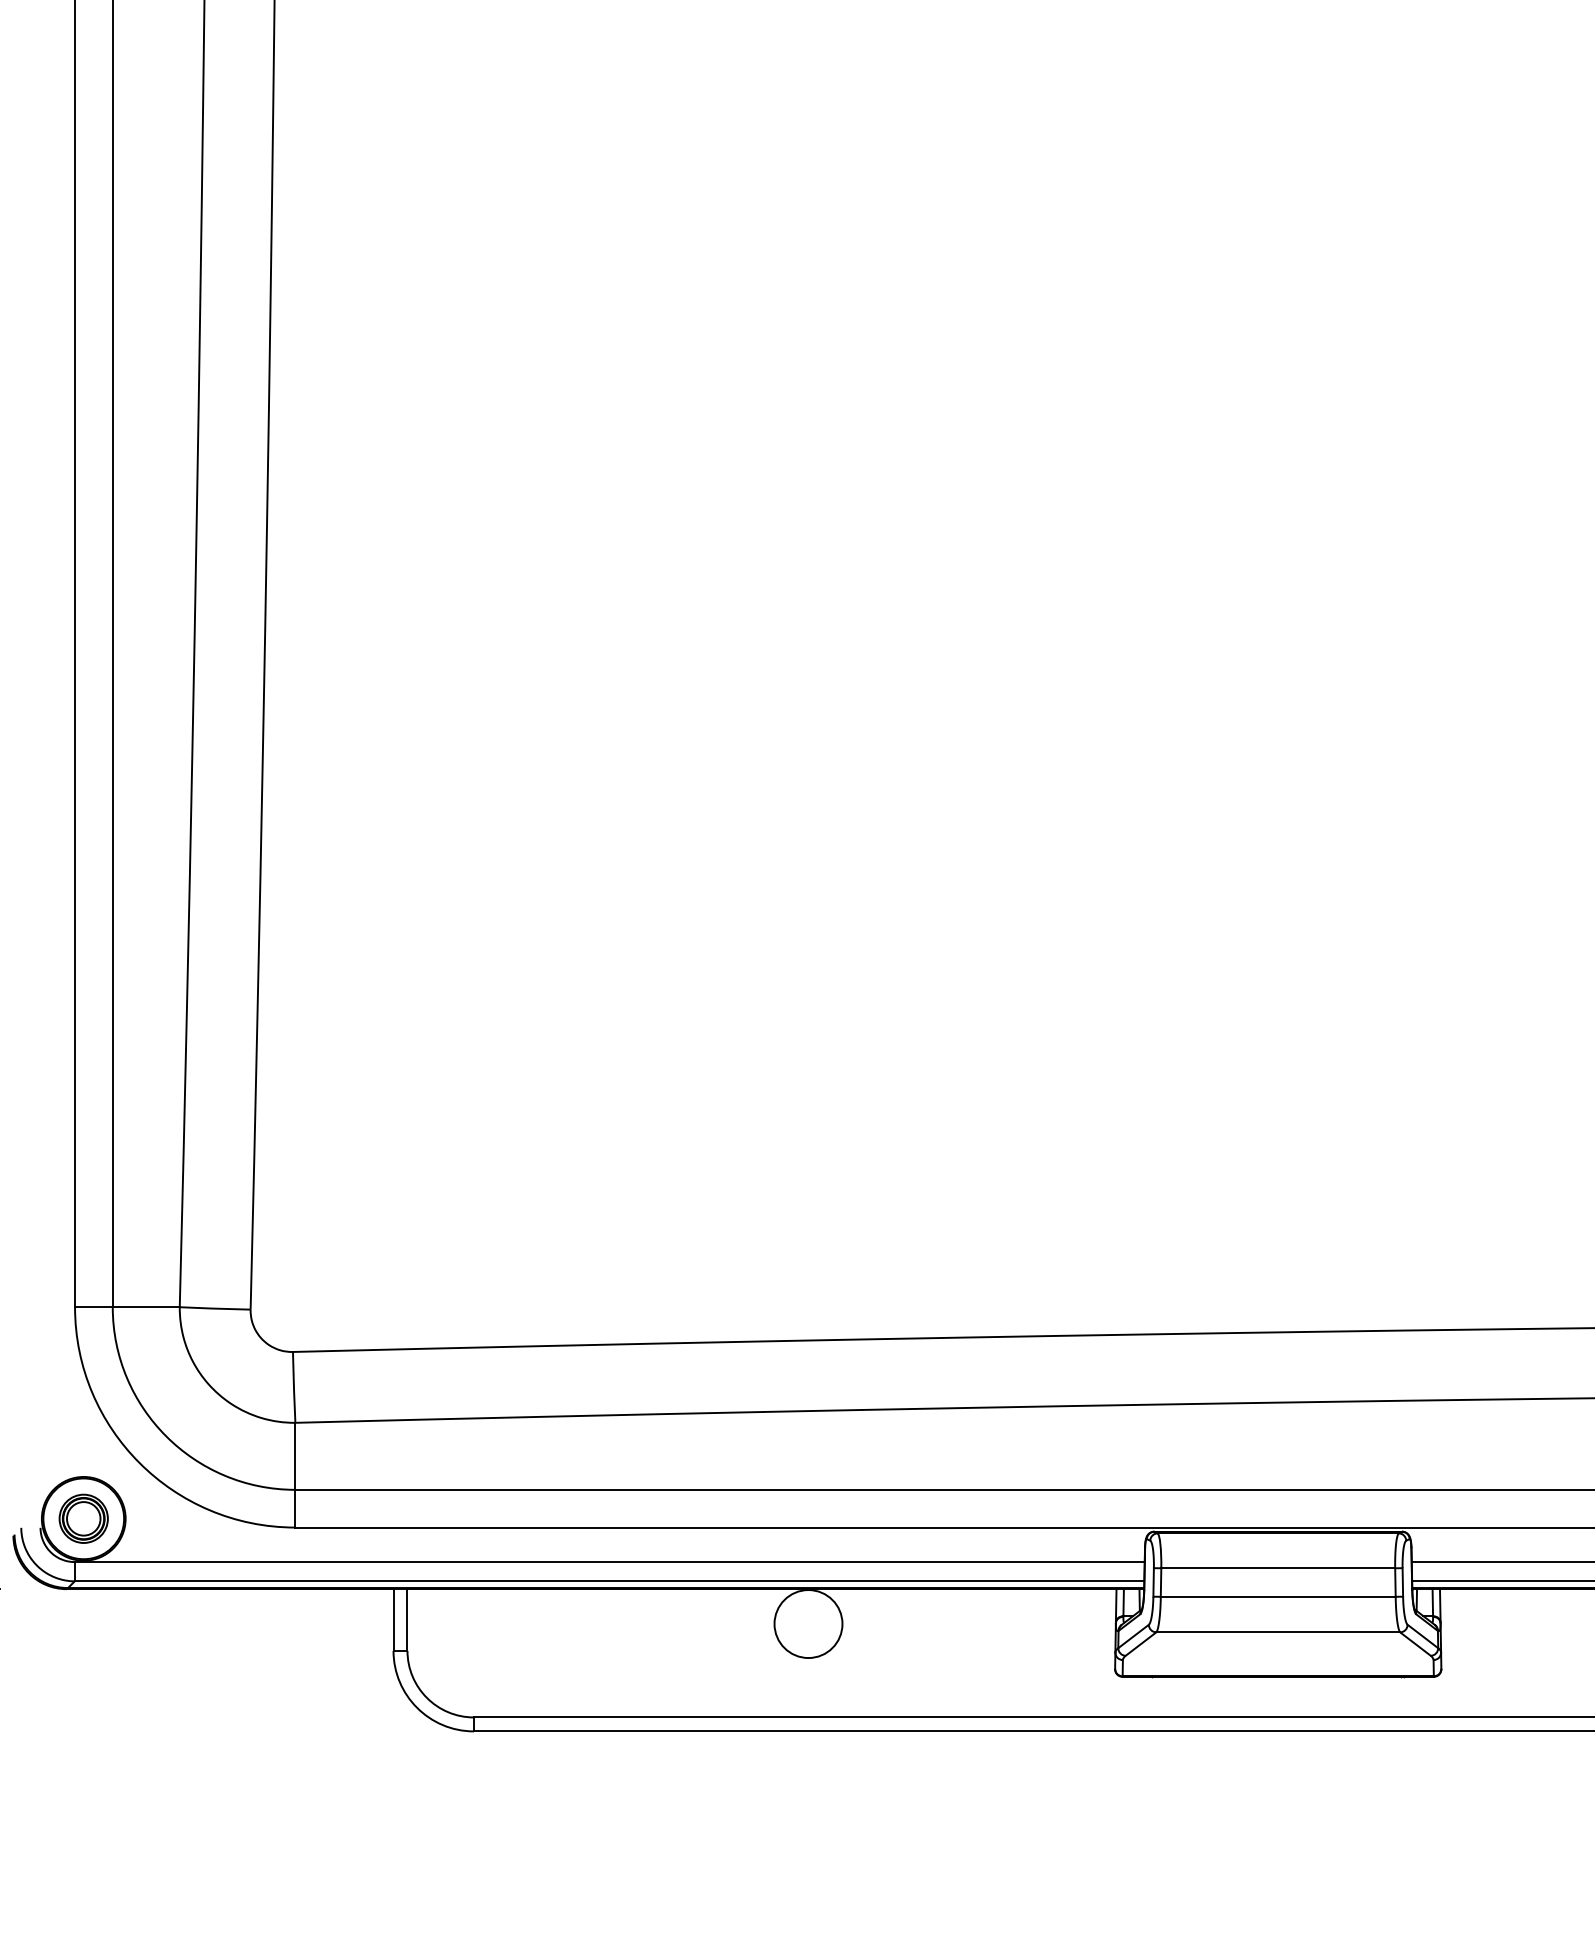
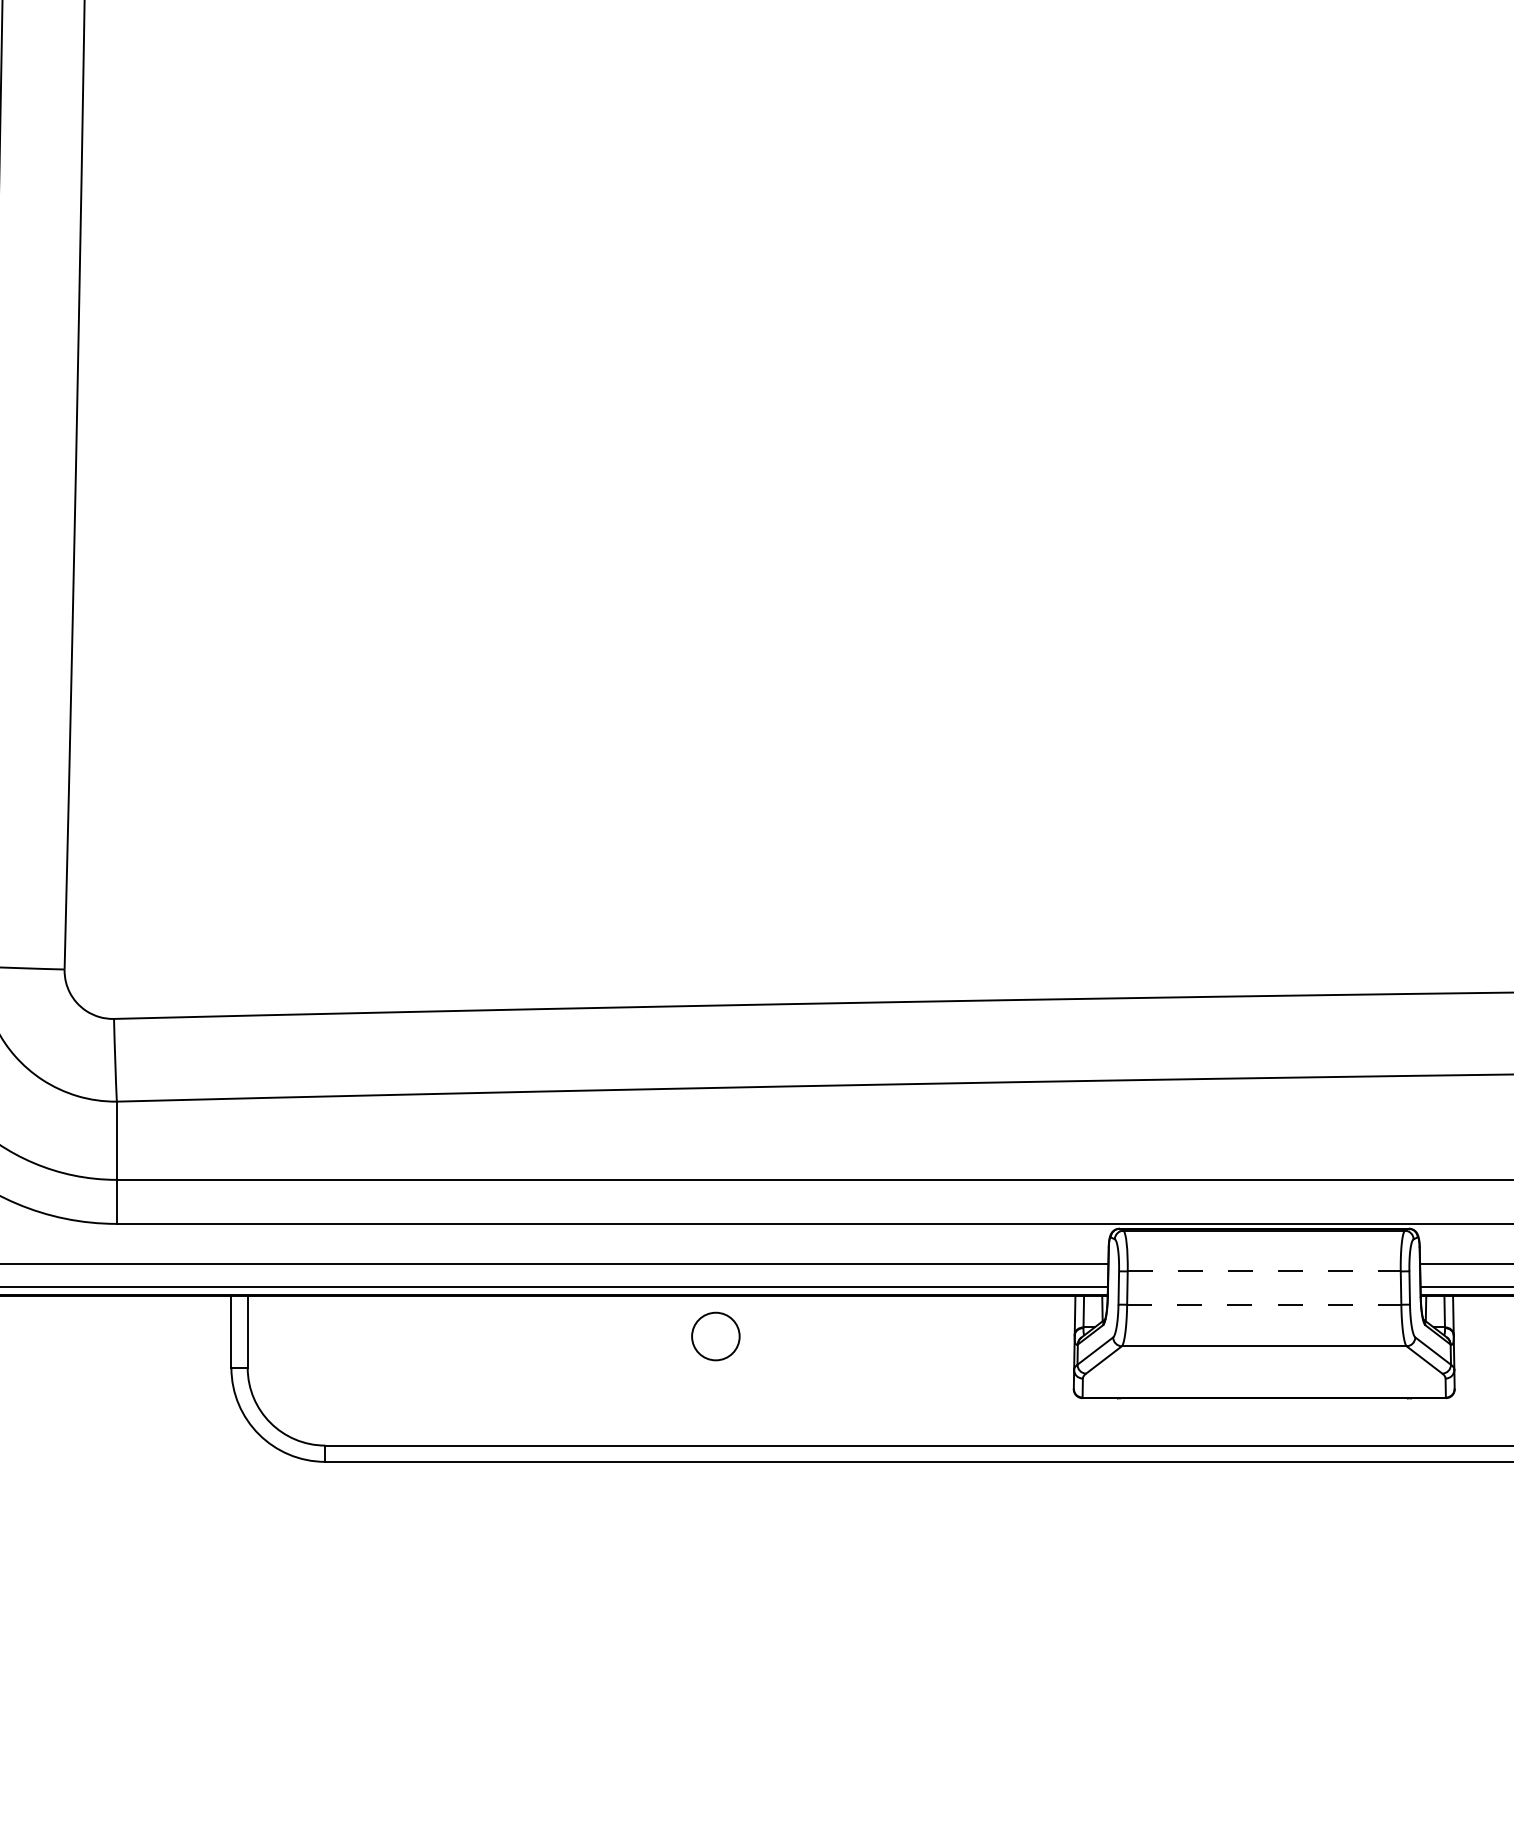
line: (1278, 1568) -> (1264, 1271), solid -> dashed
line: (1278, 1596) -> (1264, 1304), solid -> dashed
circle: (808, 1624) -> (715, 1337), size x0.6

